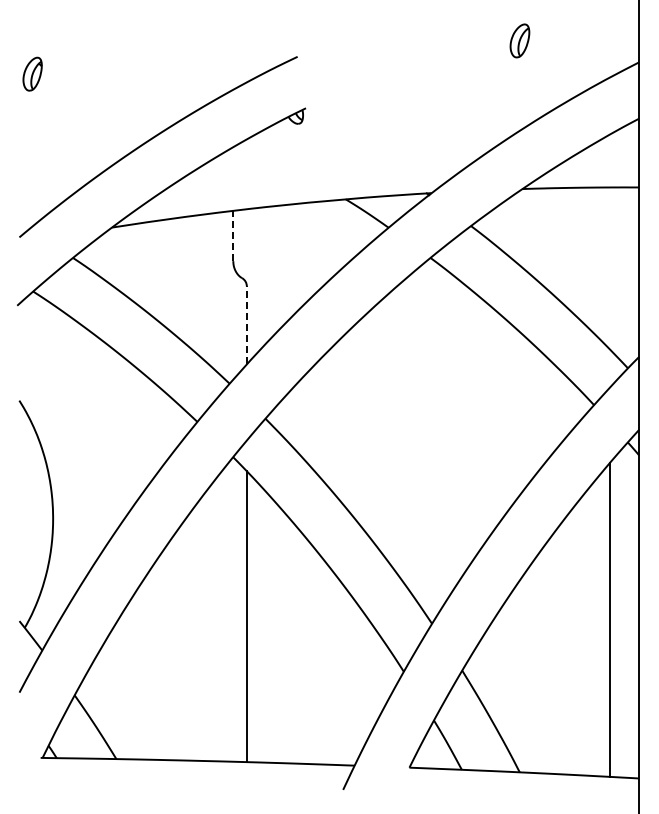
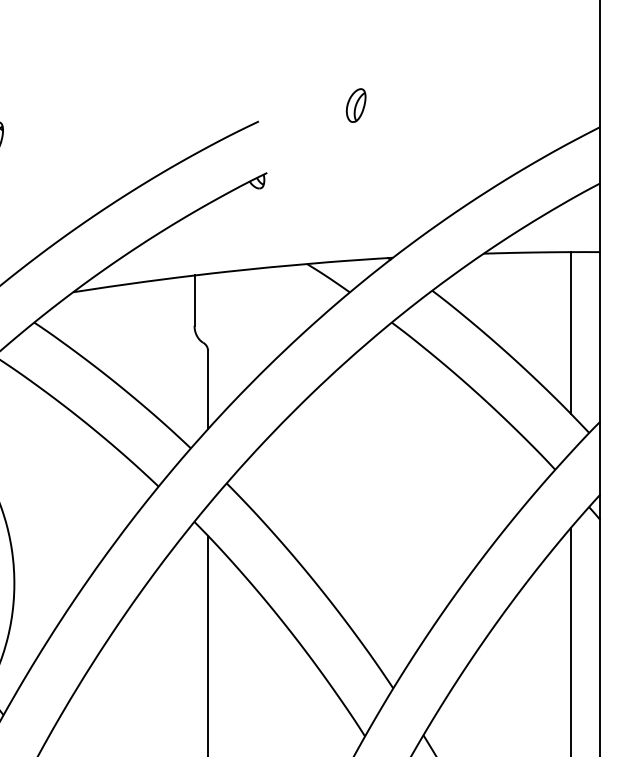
part: (519, 40) -> (355, 105), moved
line: (233, 235) -> (194, 300), dashed -> solid
line: (610, 268) -> (571, 333), added
line: (246, 324) -> (207, 389), dashed -> solid

